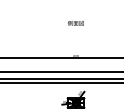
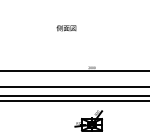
text: (75, 23) -> (65, 28), moved

